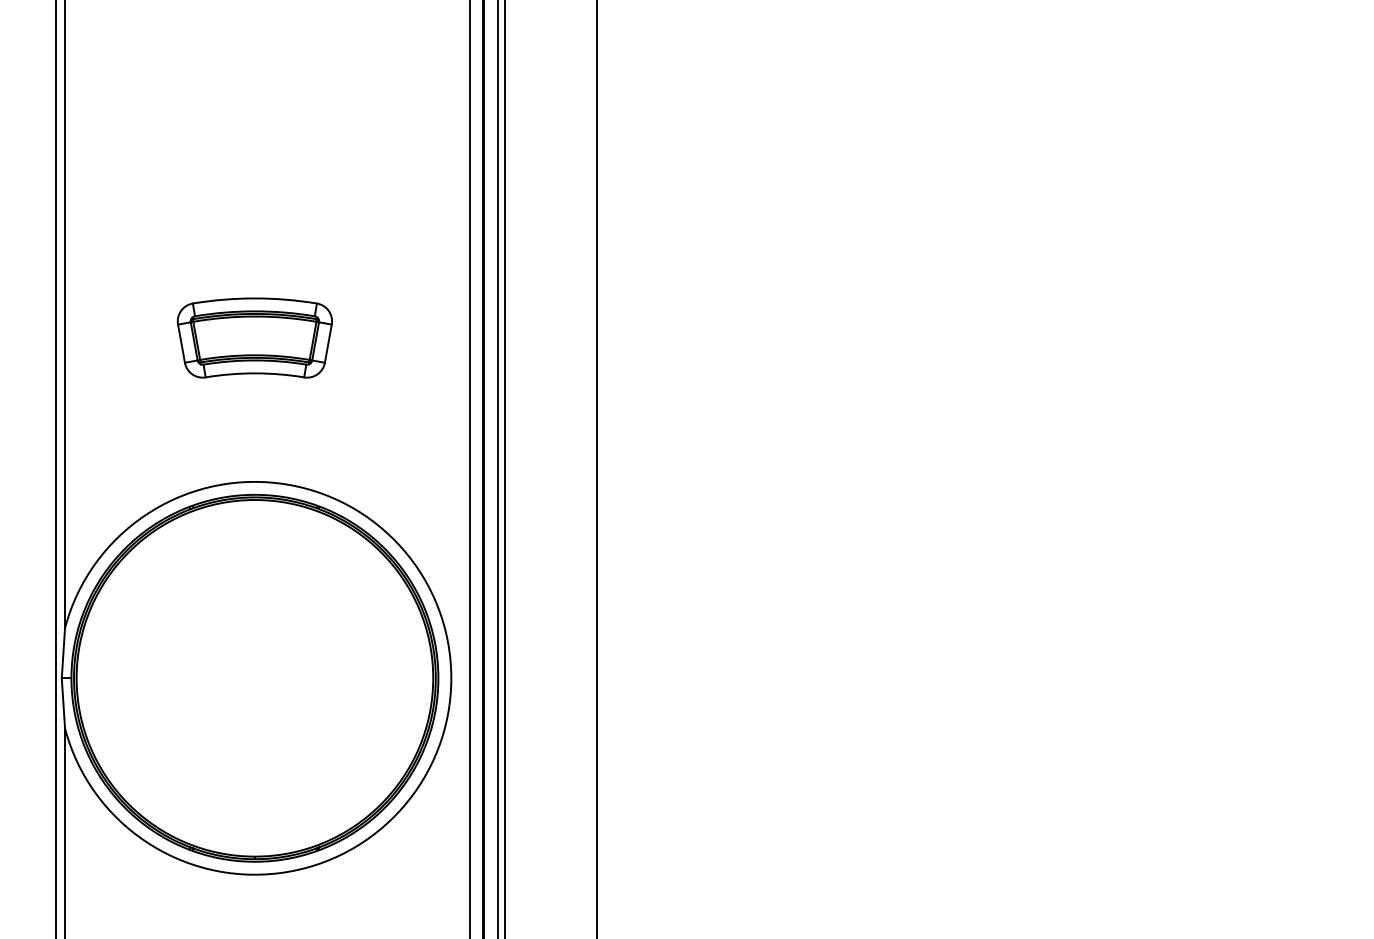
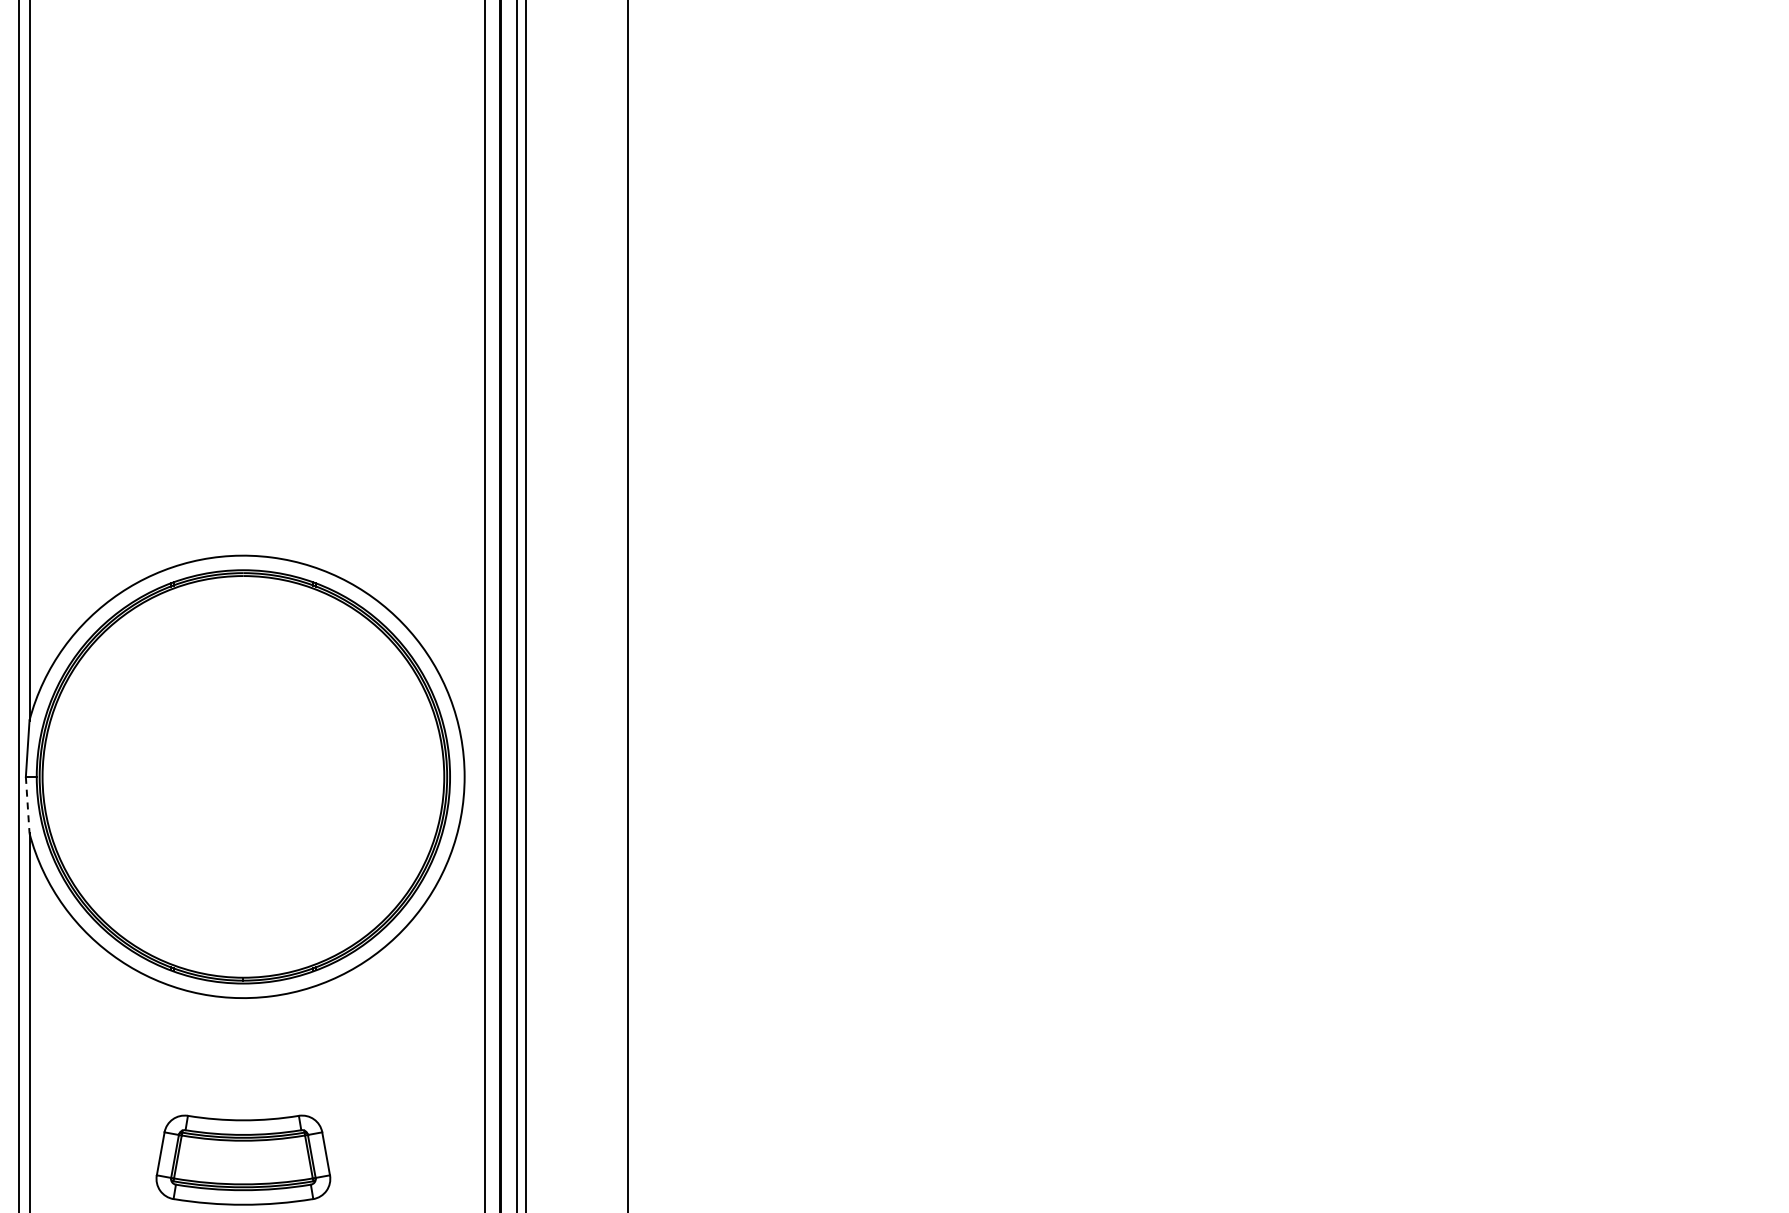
part: (254, 337) -> (243, 393), removed
line: (63, 703) -> (27, 805), solid -> dashed

